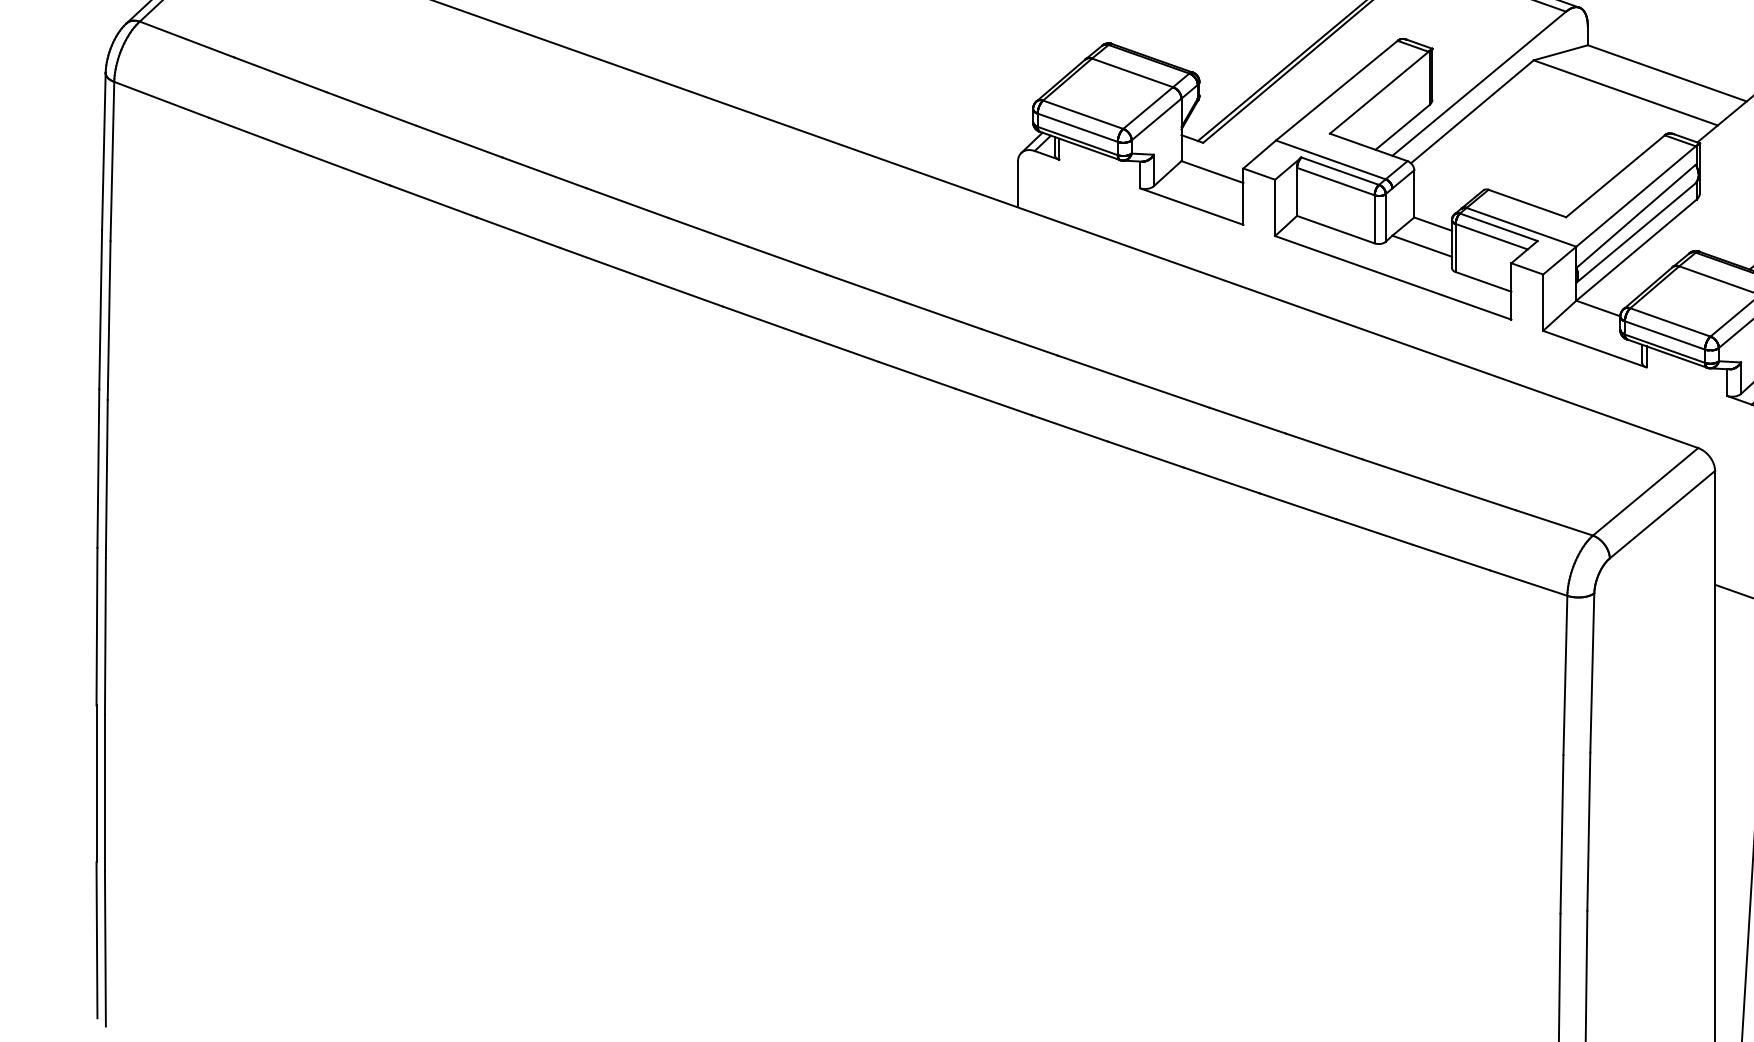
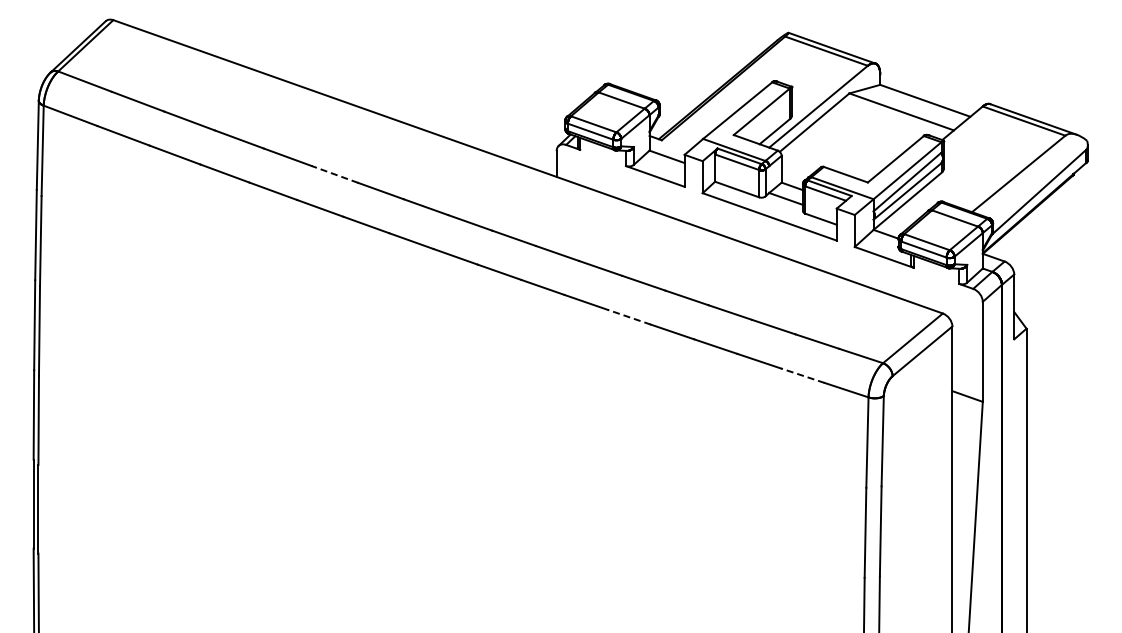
line: (626, 203) -> (334, 174), solid -> dashed
line: (1146, 455) -> (629, 317), solid -> dashed
line: (1450, 557) -> (802, 375), solid -> dashed

